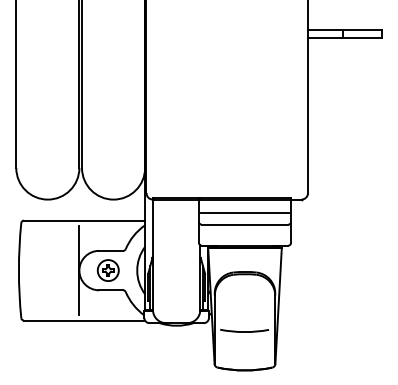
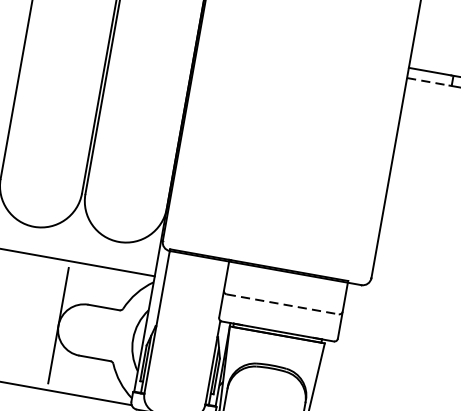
line: (325, 37) -> (429, 81), solid -> dashed
line: (244, 212) -> (284, 288), removed
line: (245, 224) -> (283, 304), solid -> dashed
part: (107, 270) -> (94, 332), removed

